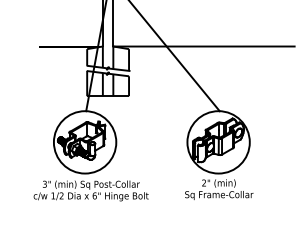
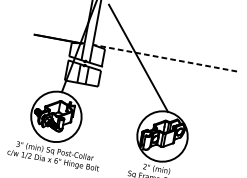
line: (203, 46) -> (164, 58), solid -> dashed

